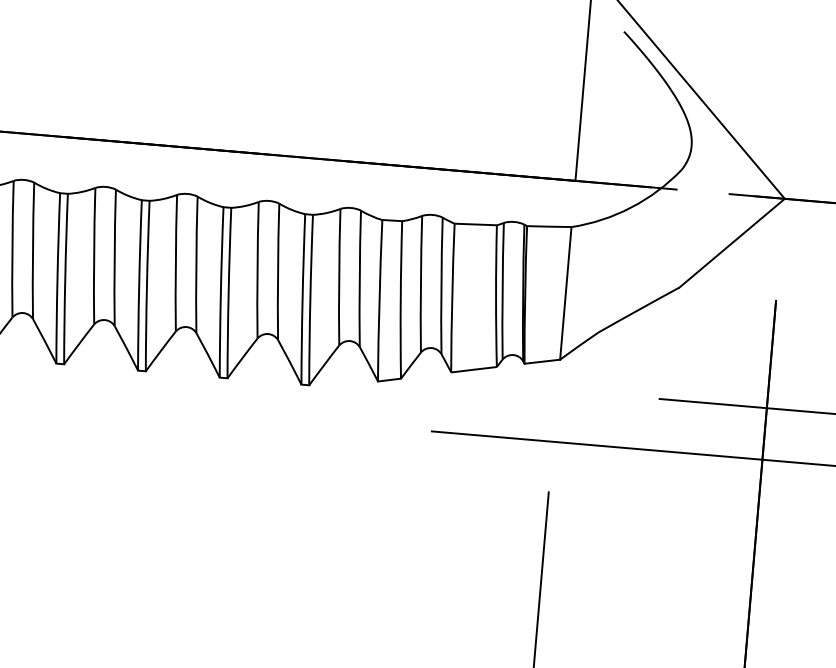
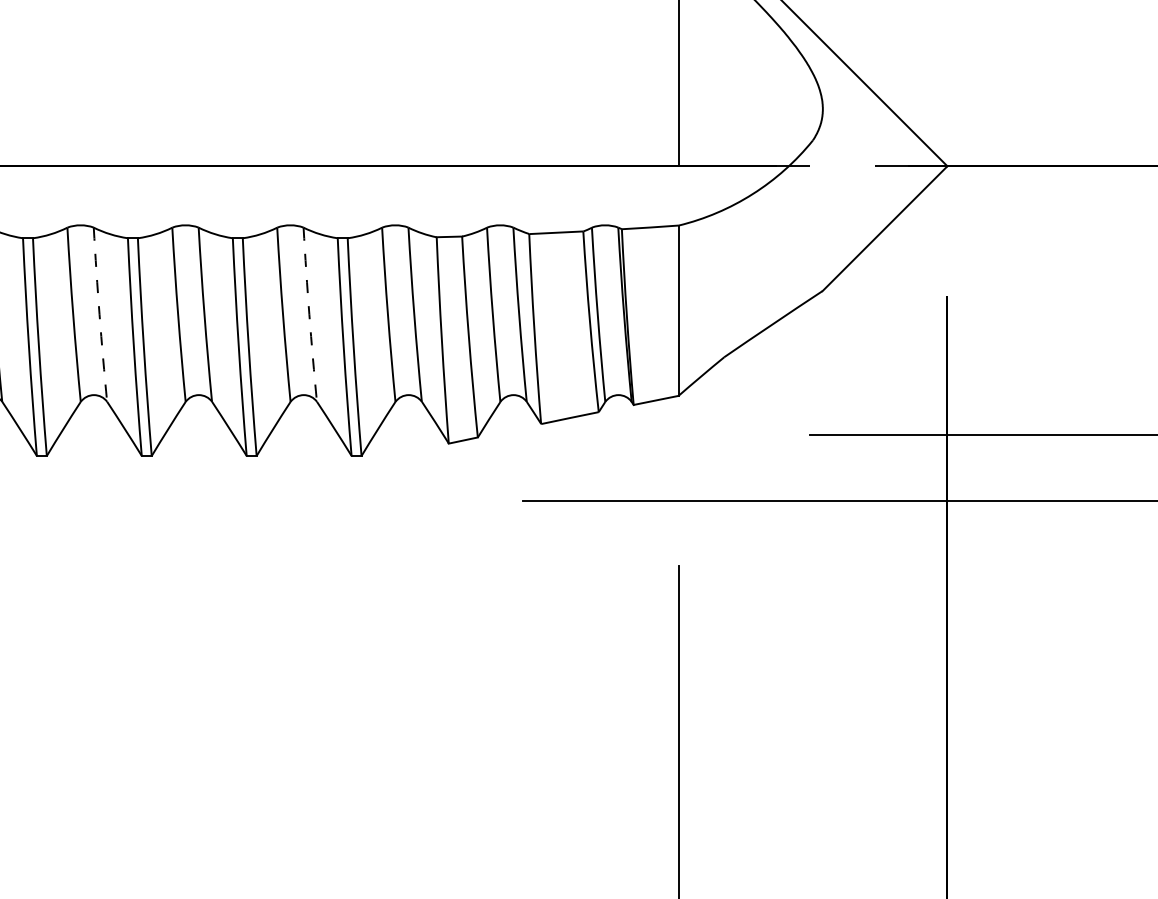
arc: (114, 257) -> (99, 314), solid -> dashed
arc: (278, 271) -> (309, 314), solid -> dashed

